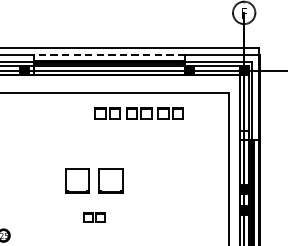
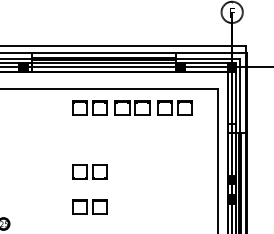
line: (109, 55) -> (104, 52), dashed -> solid
part: (139, 113) -> (132, 107), size x1.43
part: (94, 180) -> (89, 171), size x0.62
part: (94, 217) -> (89, 206), size x1.67

